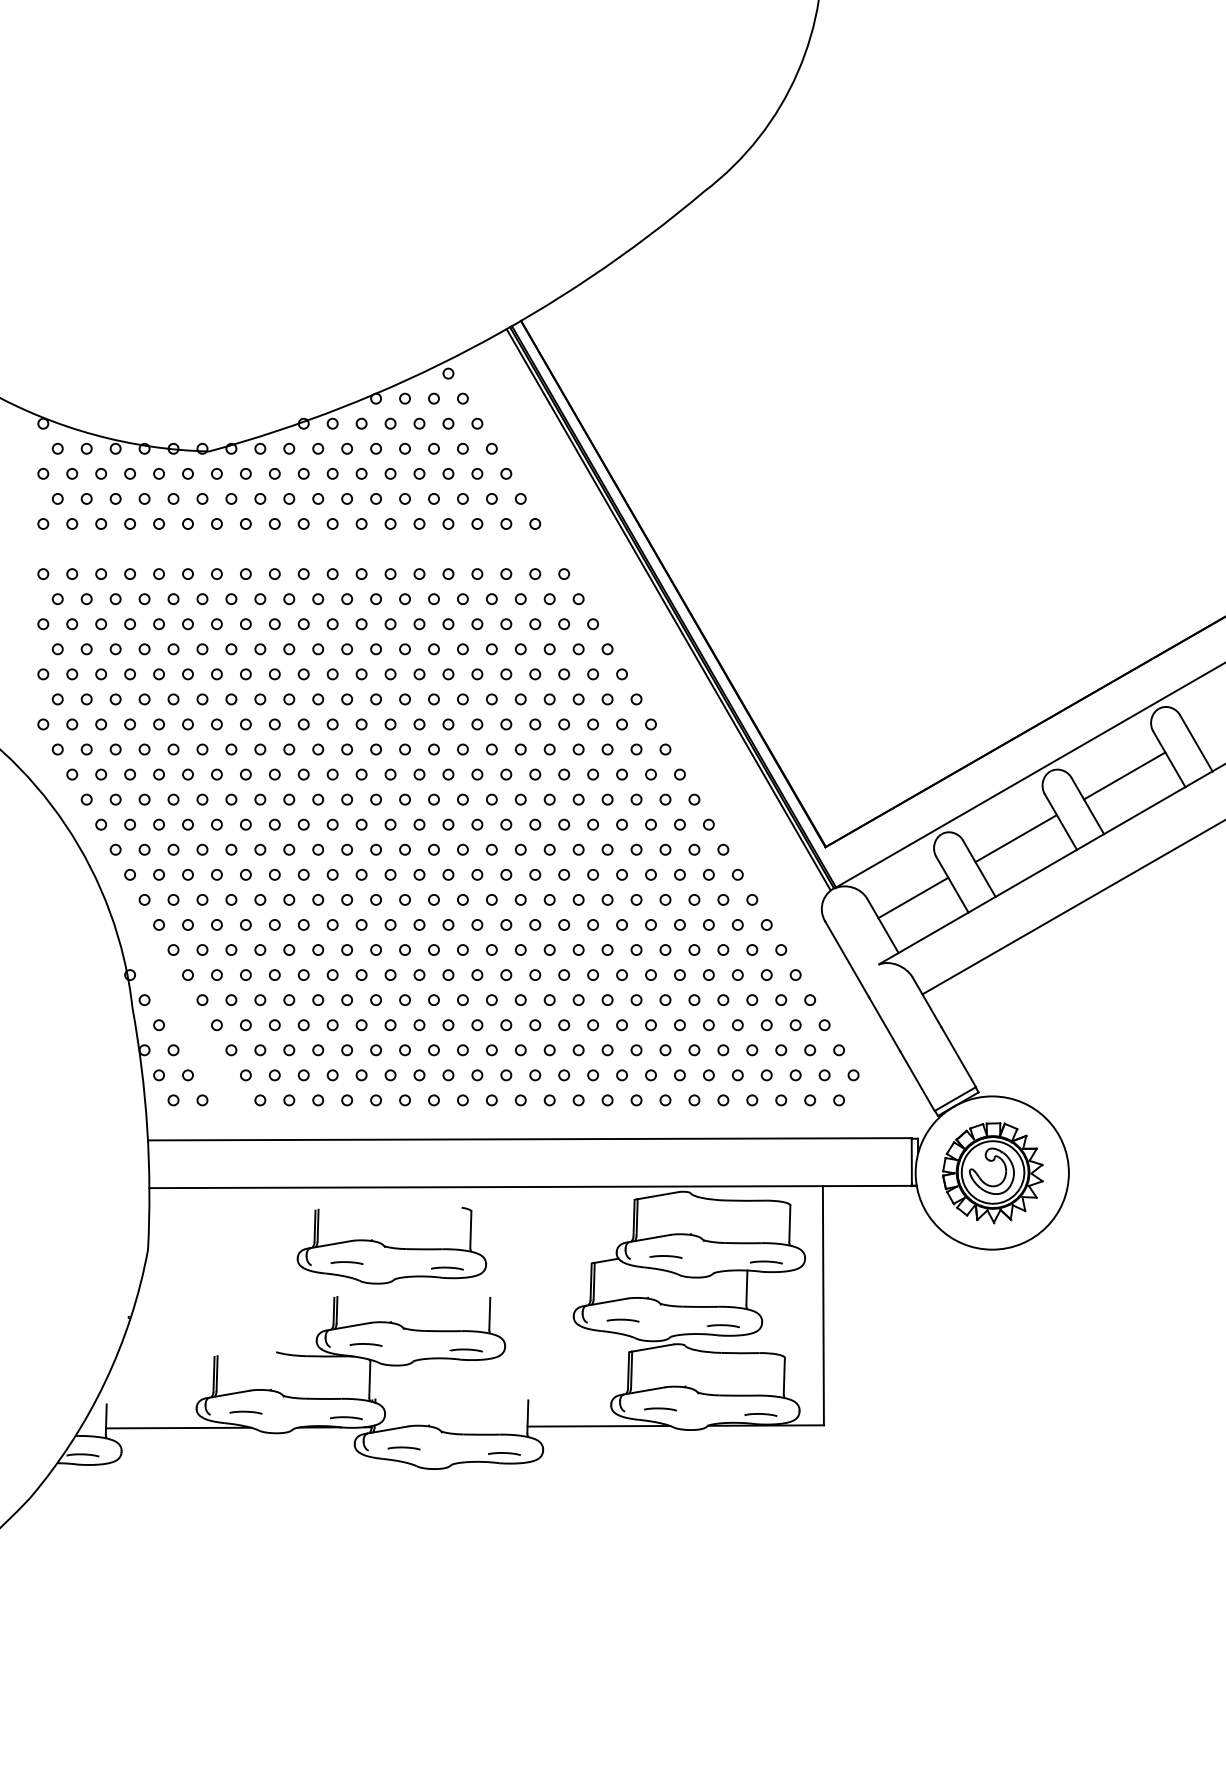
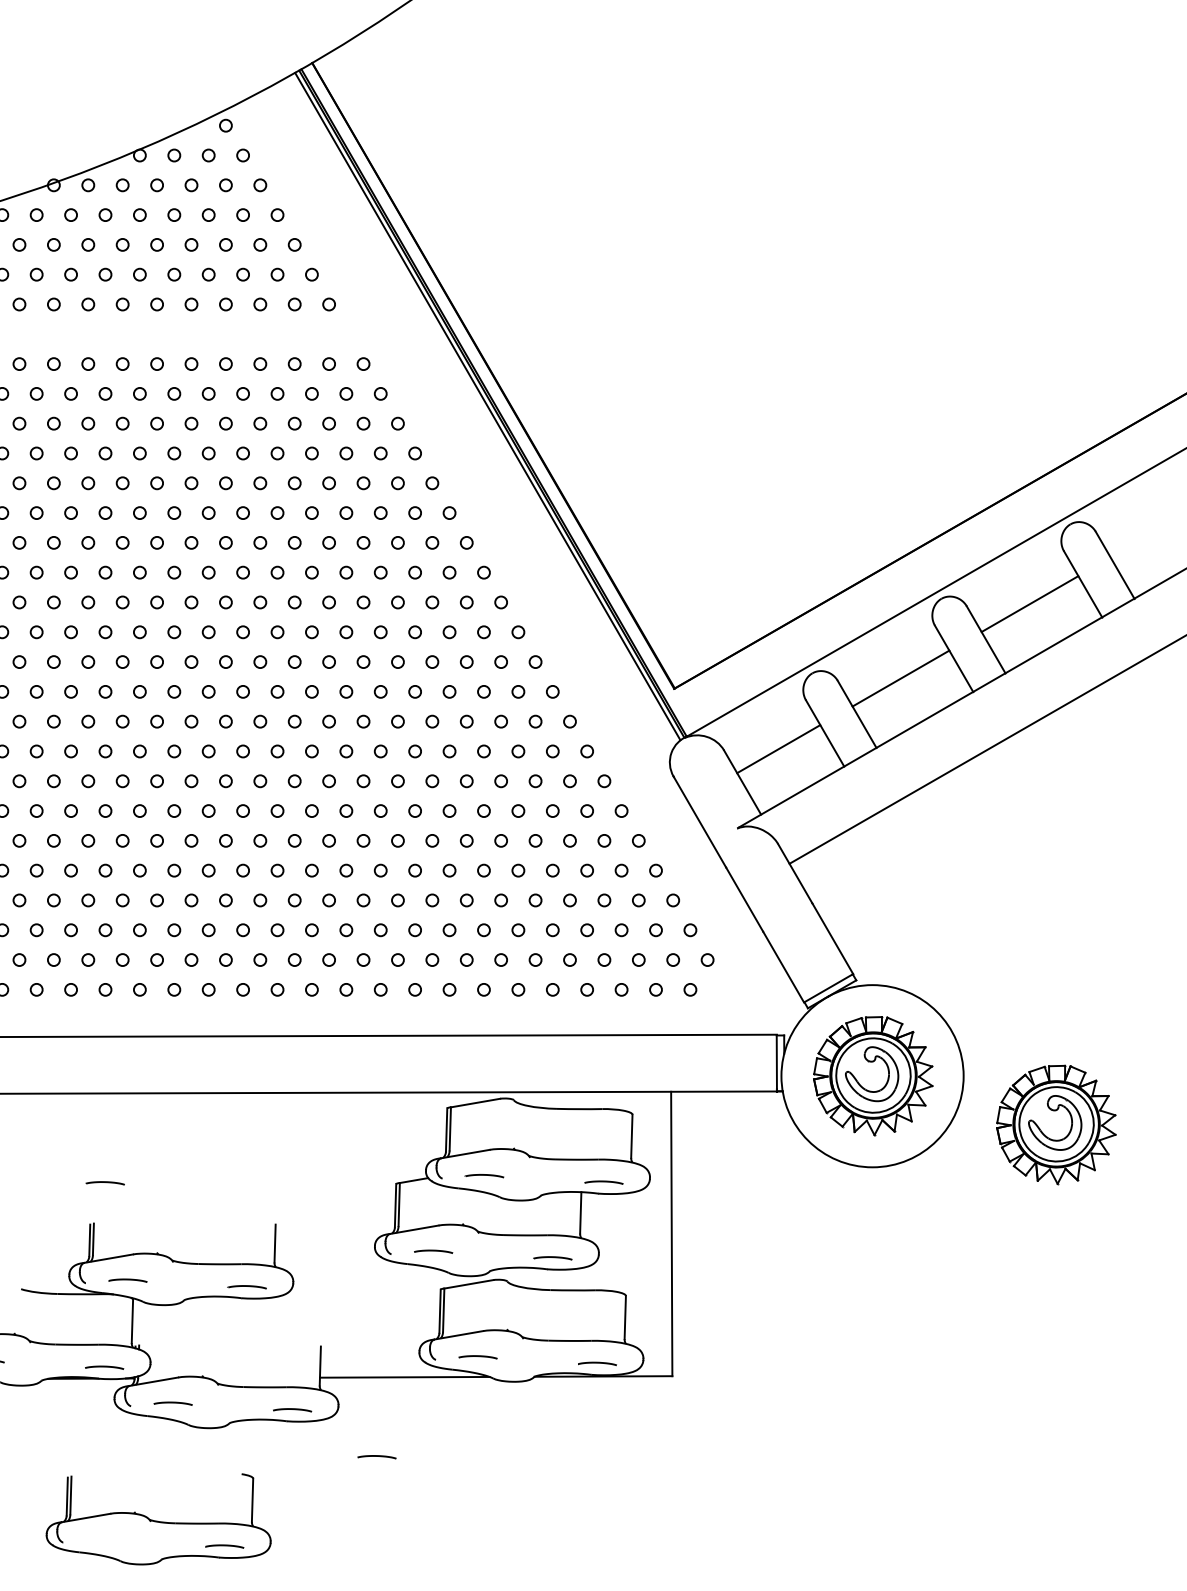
part: (1146, 1214) -> (1055, 1125), added
part: (391, 1245) -> (158, 1519), moved
line: (575, 1493) -> (376, 1457), added

